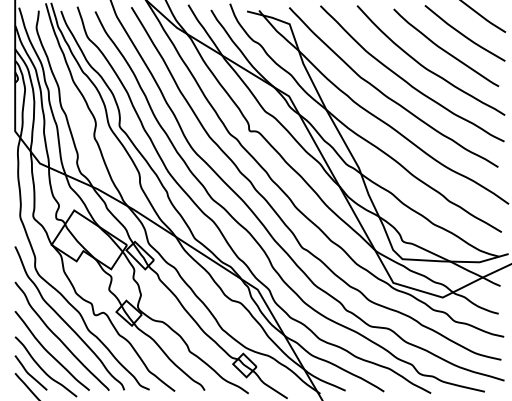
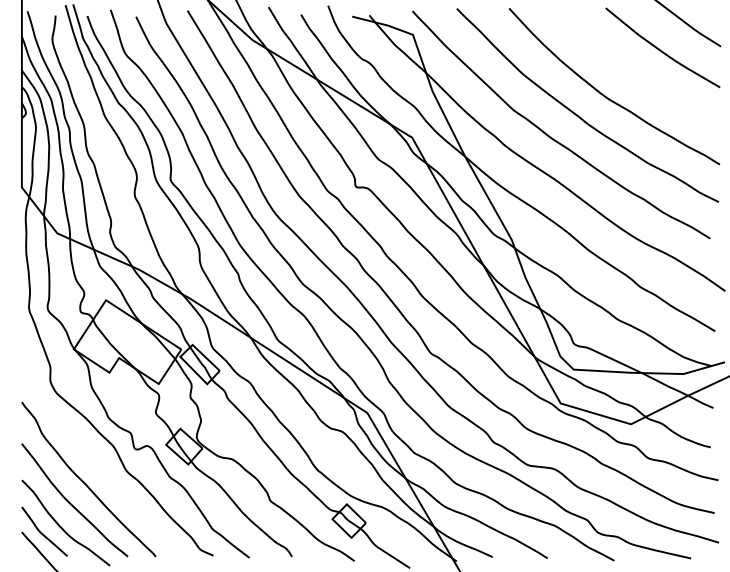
curve: (445, 50) -> (635, 72), removed
curve: (65, 321) -> (93, 458), removed

